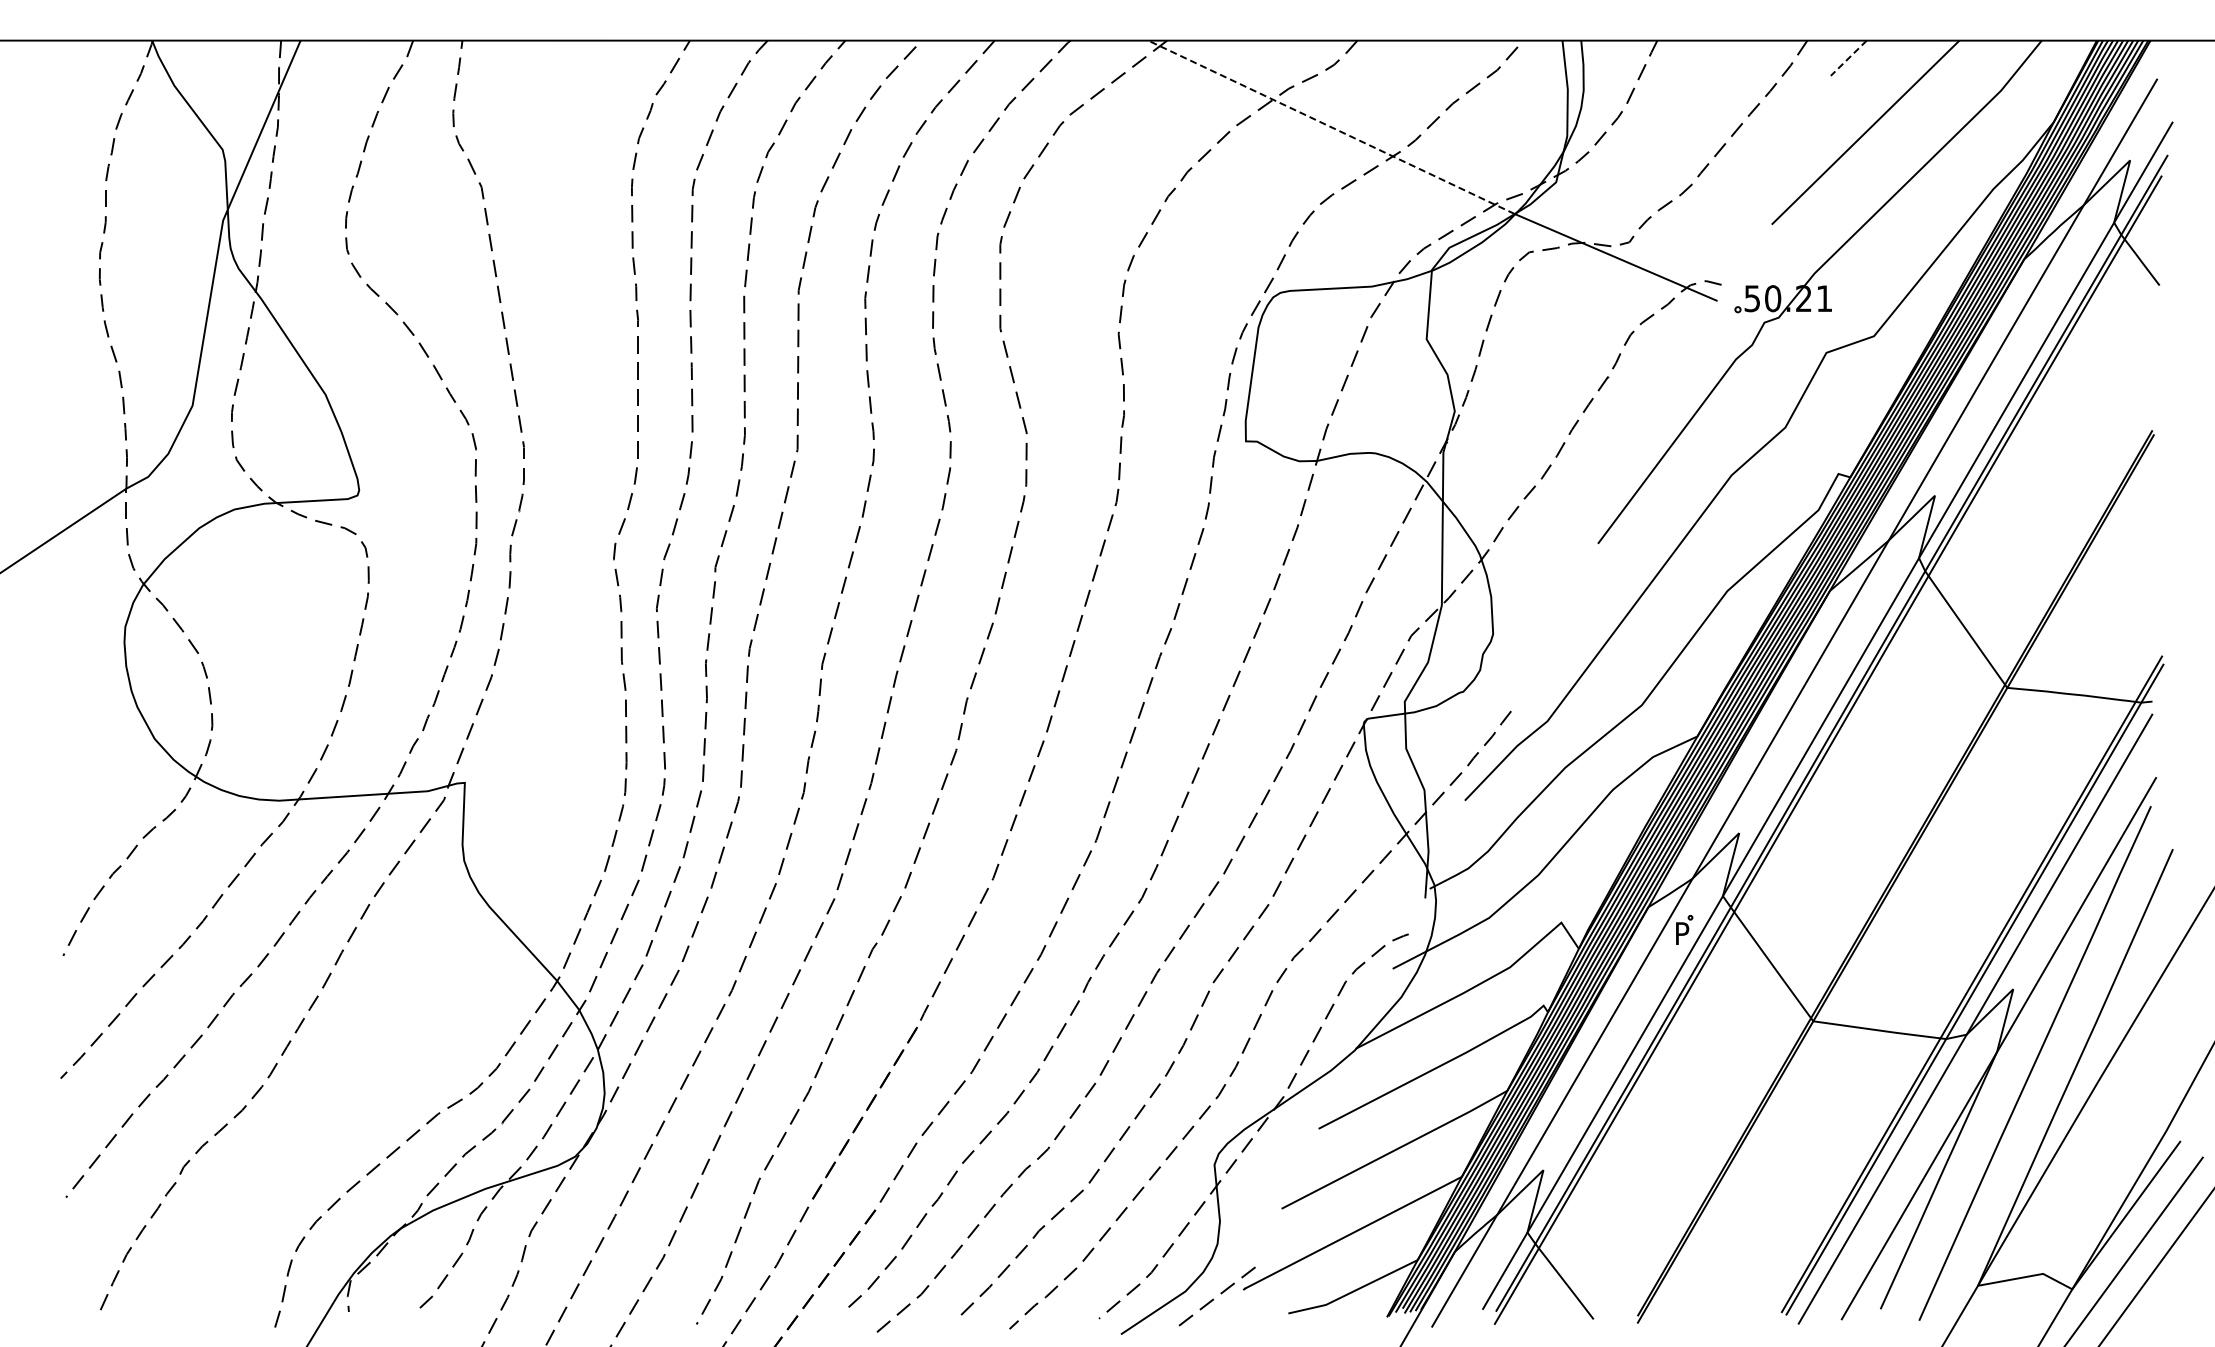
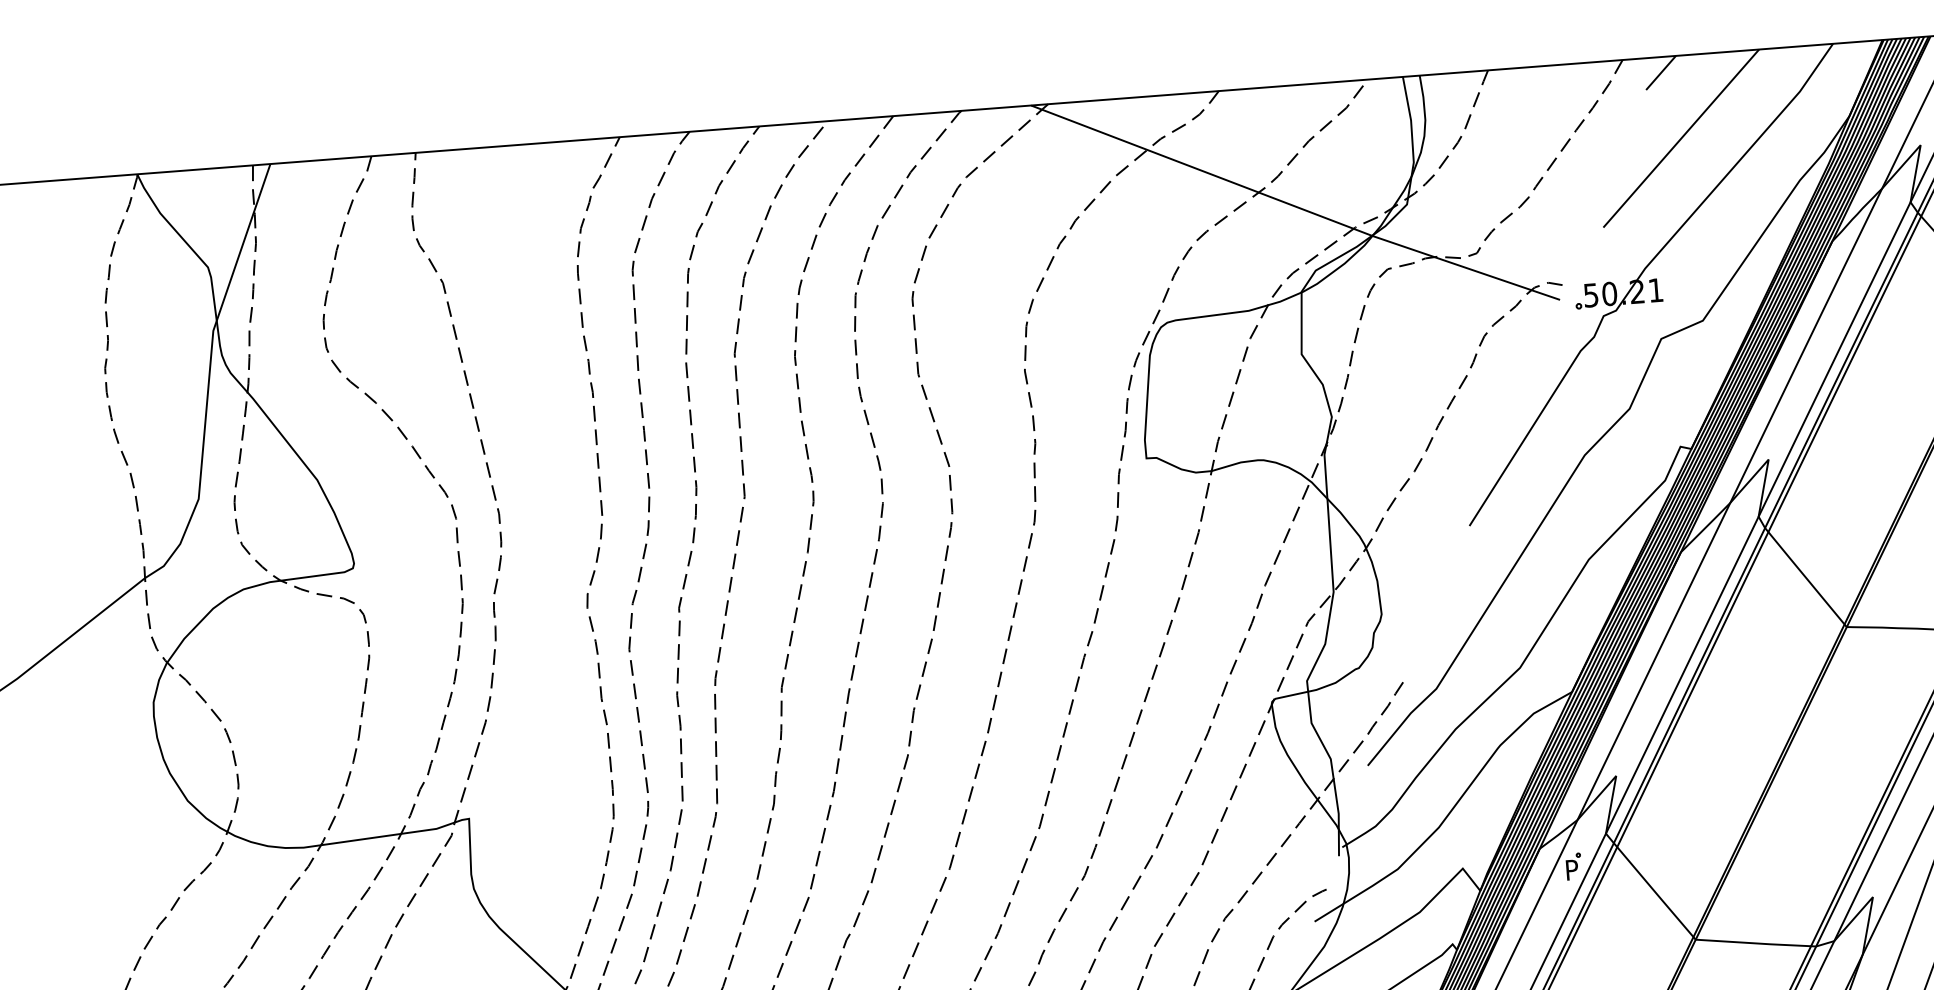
line: (1848, 58) -> (1660, 73), dashed -> solid
line: (1331, 127) -> (1201, 170), dashed -> solid

